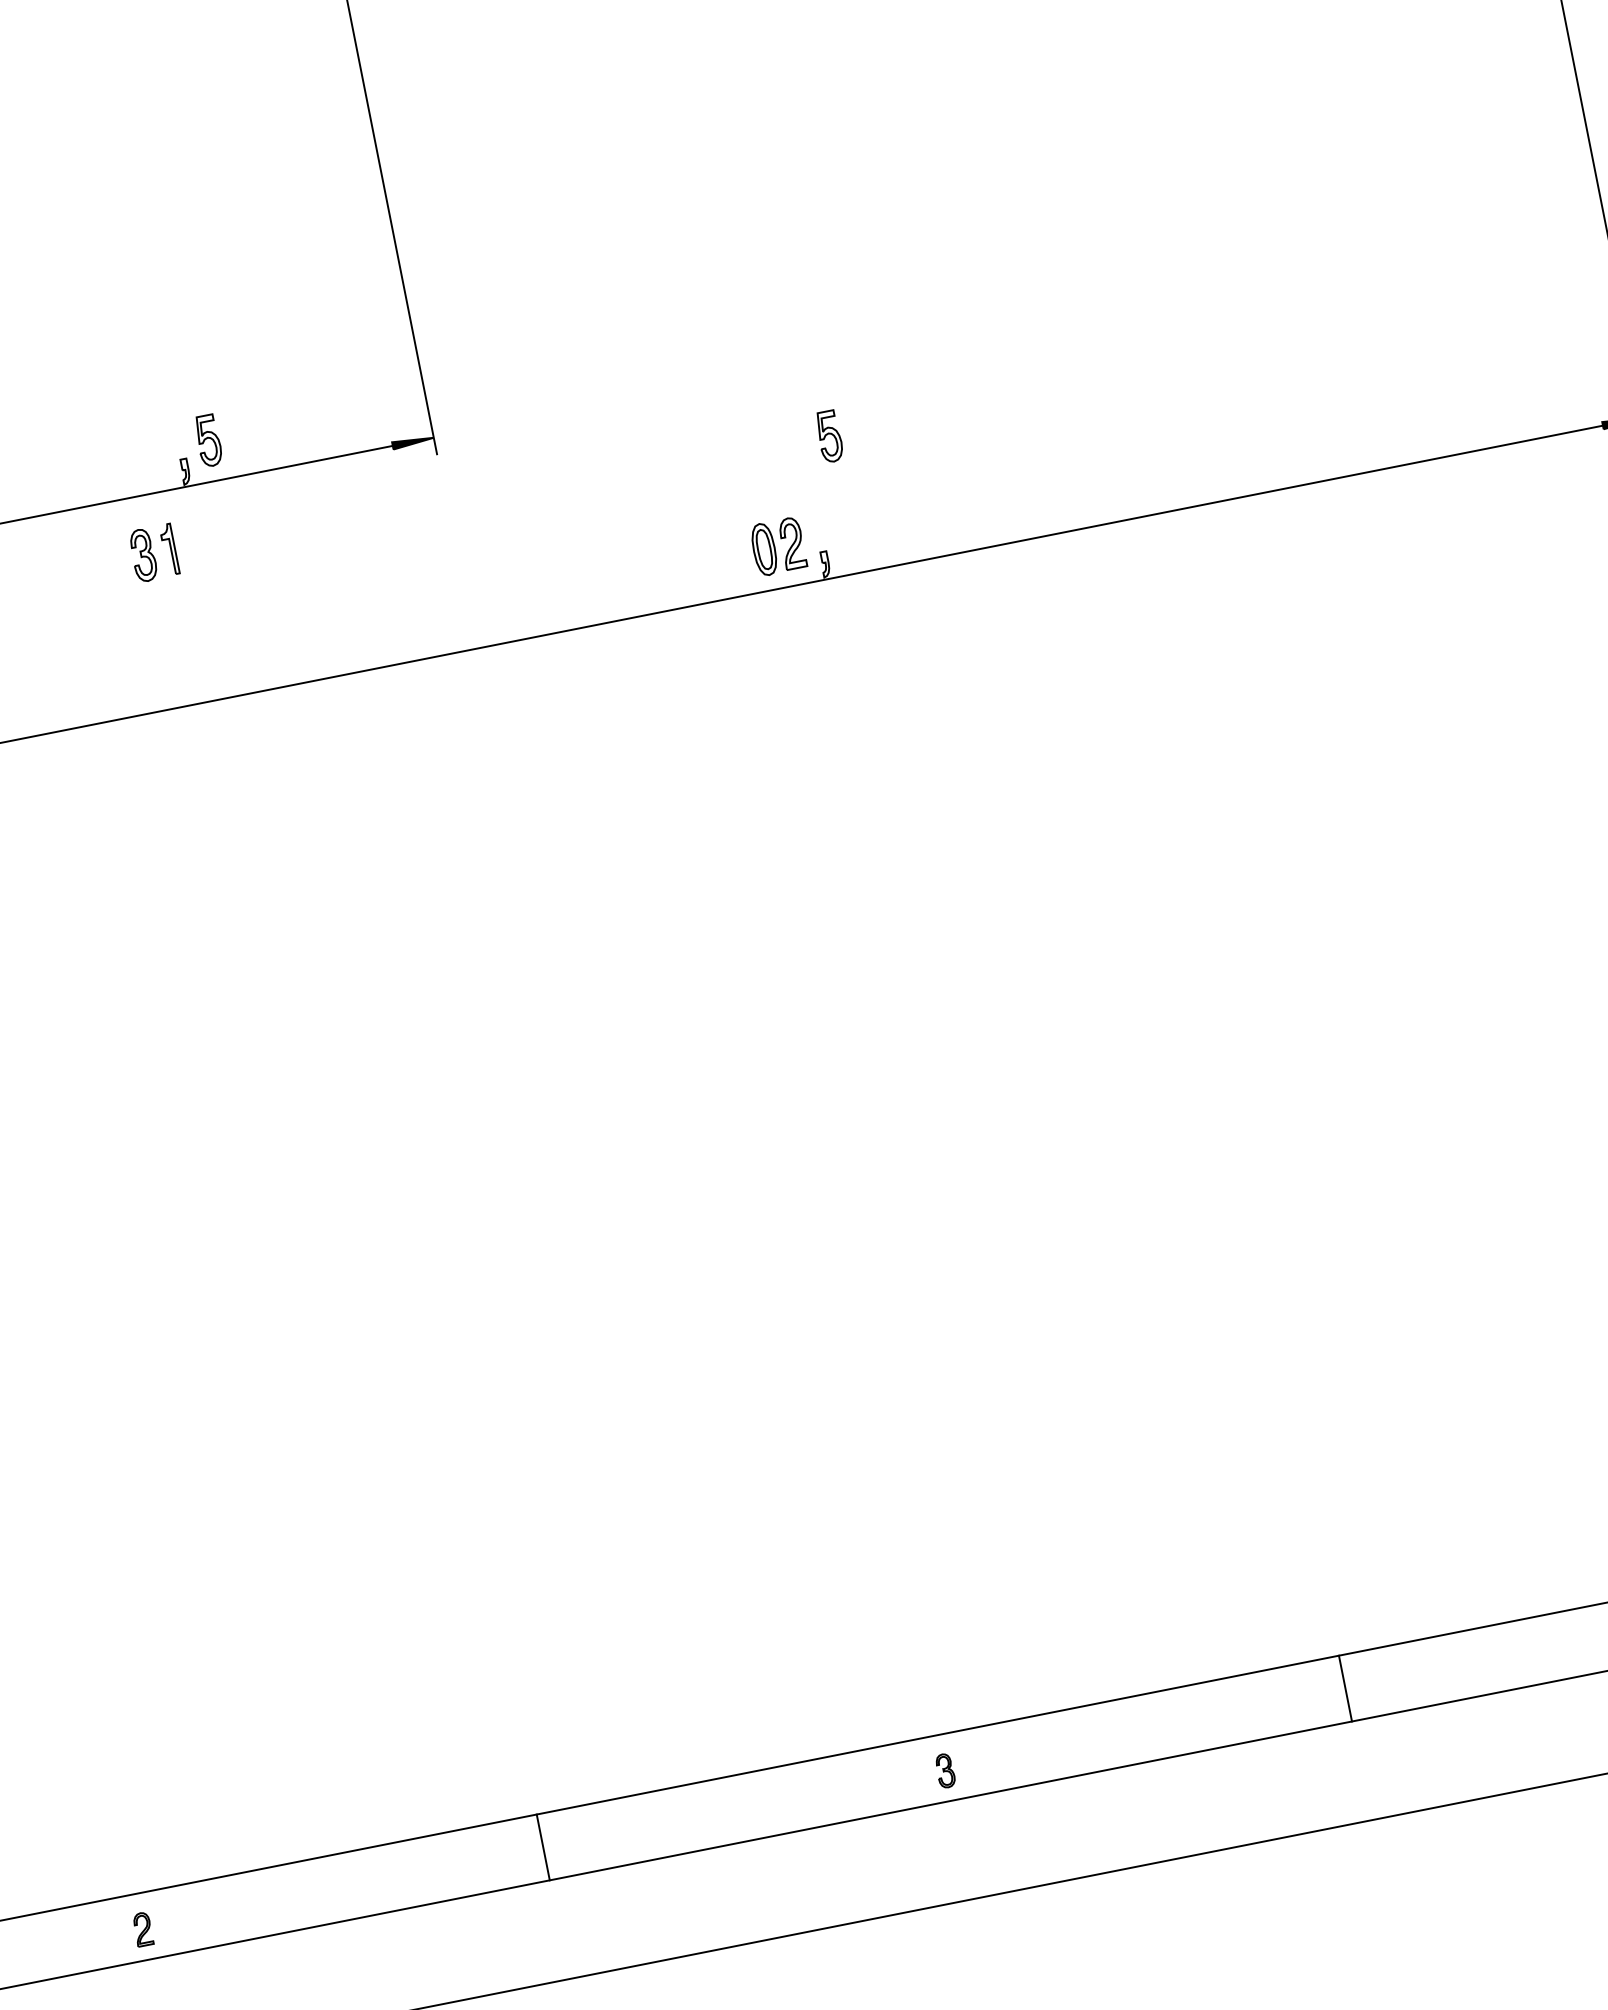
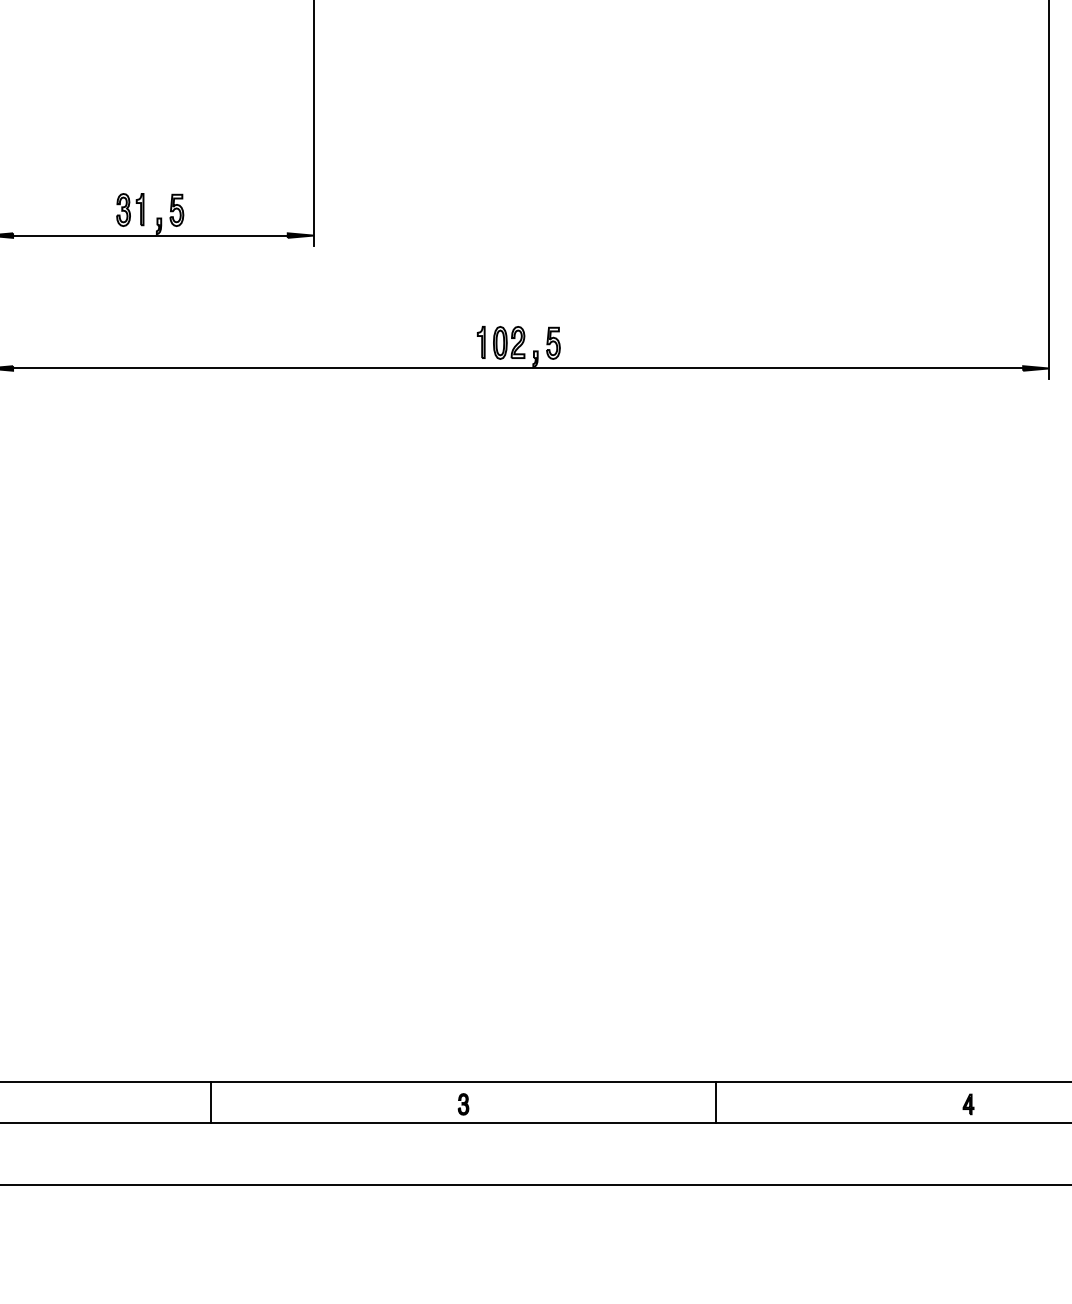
part: (829, 435) -> (553, 342), moved
part: (154, 552) -> (130, 209), moved
part: (732, 555) -> (480, 342), added

